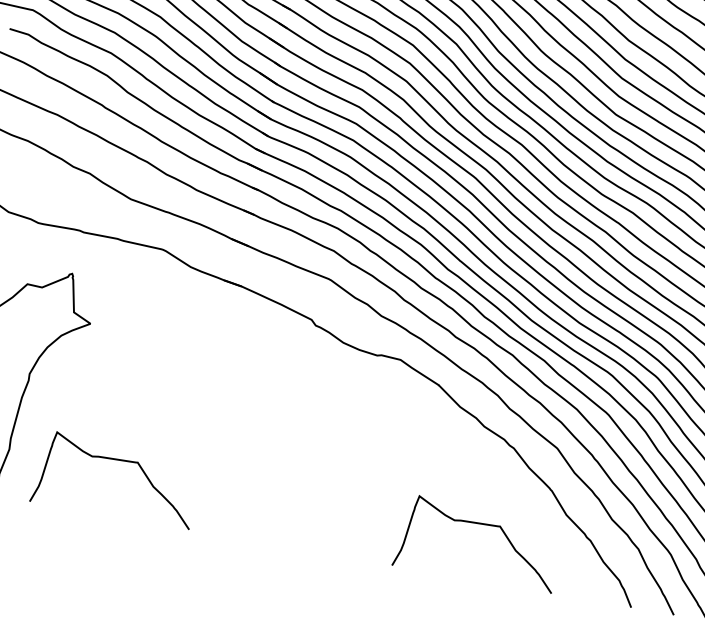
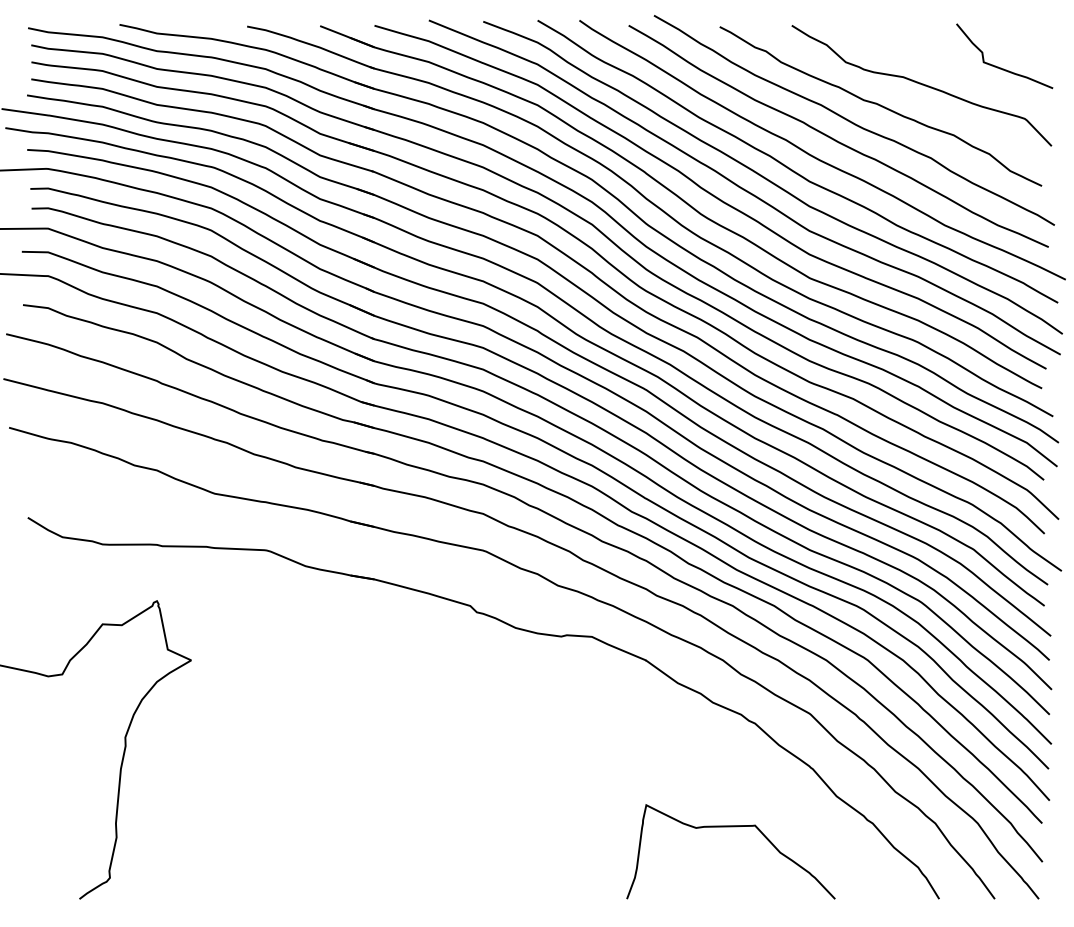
curve: (118, 460) -> (257, 827), removed

